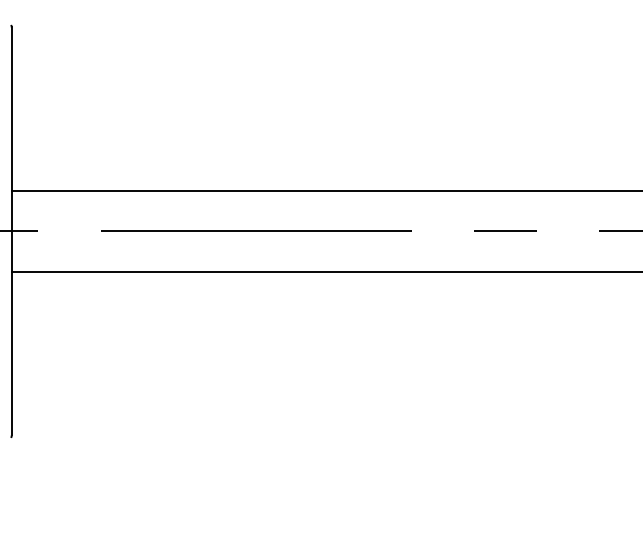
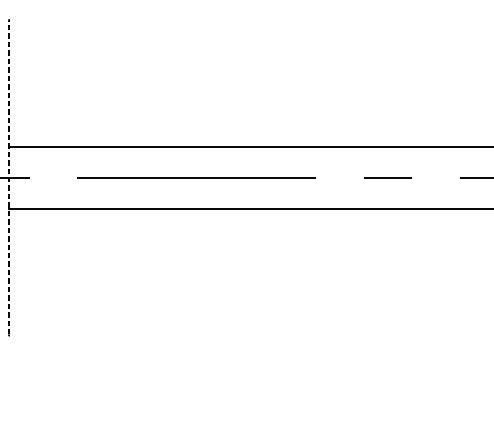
line: (11, 231) -> (9, 177), solid -> dashed

